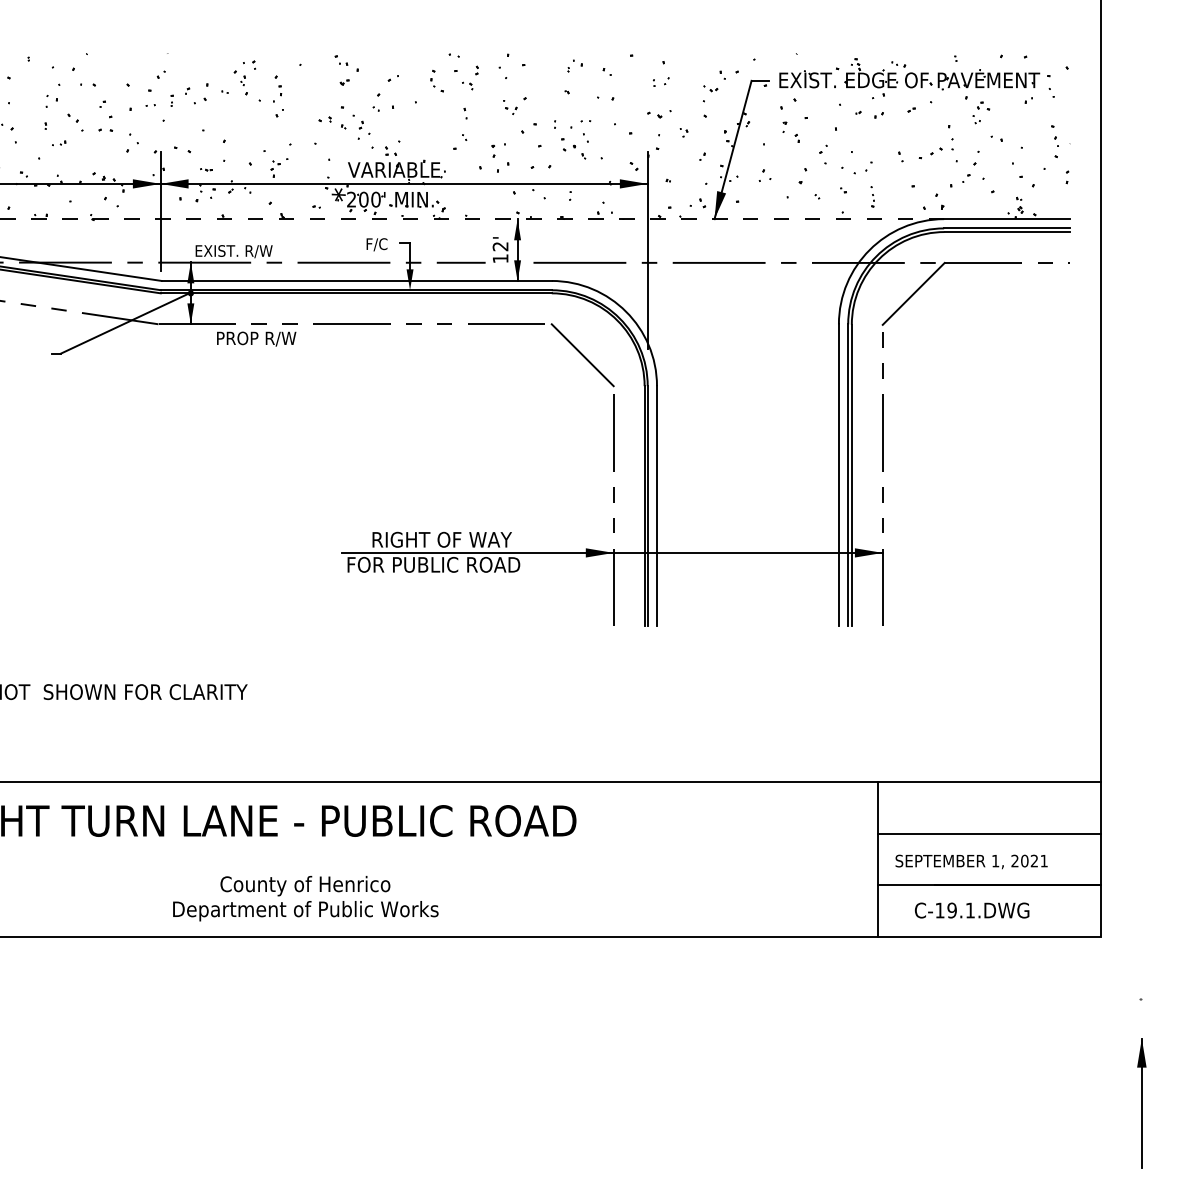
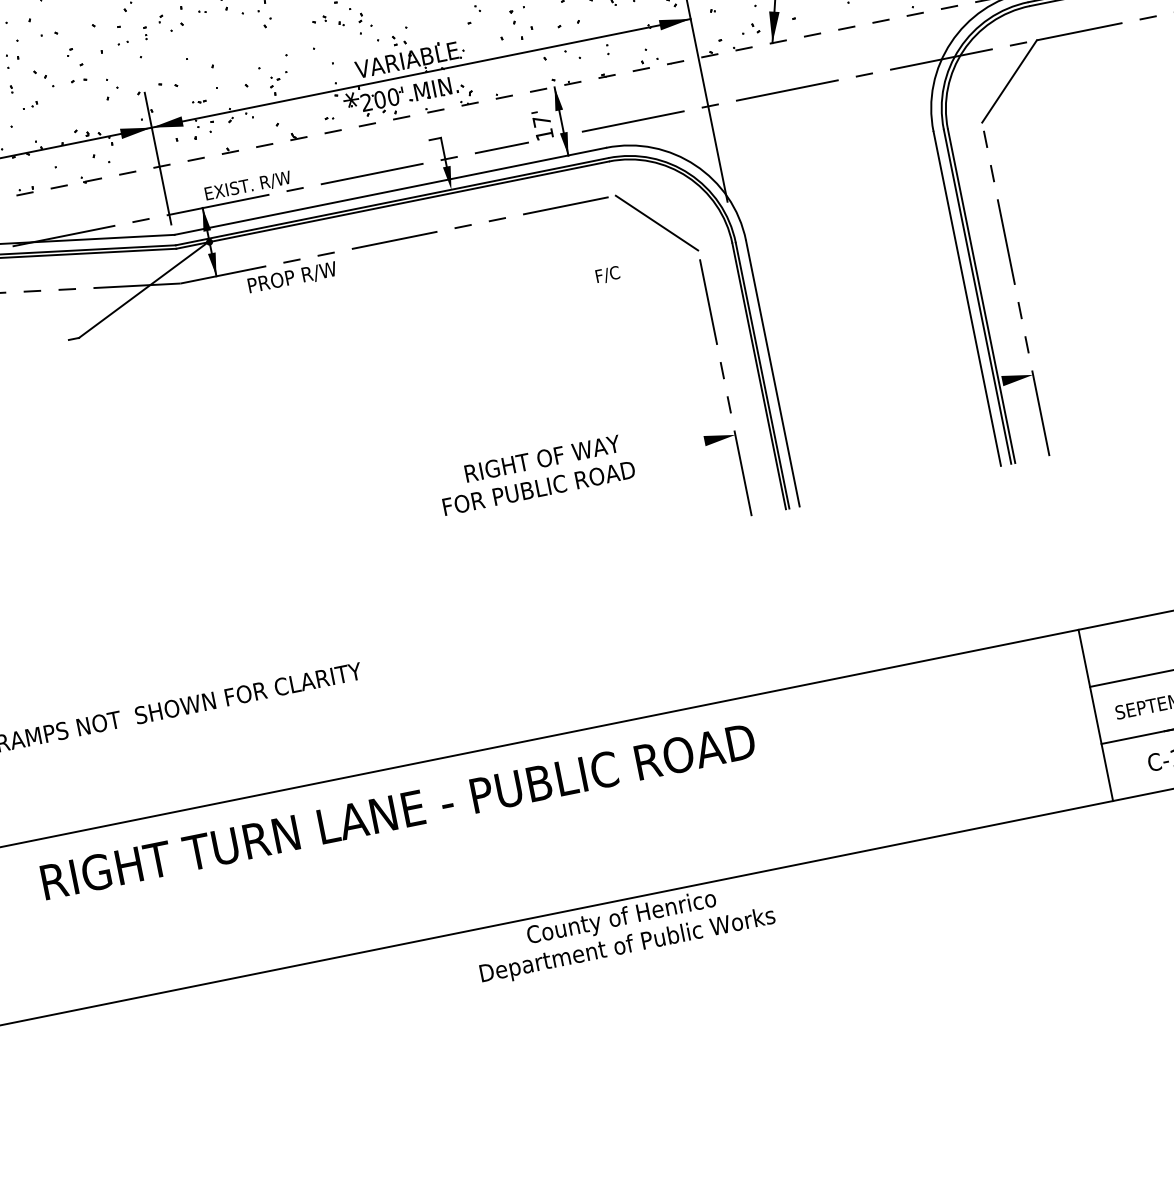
text: (376, 244) -> (607, 274), moved
text: (500, 246) -> (541, 121), 12' -> 17'
line: (611, 552) -> (732, 434), removed
text: (305, 898) -> (624, 932), moved

